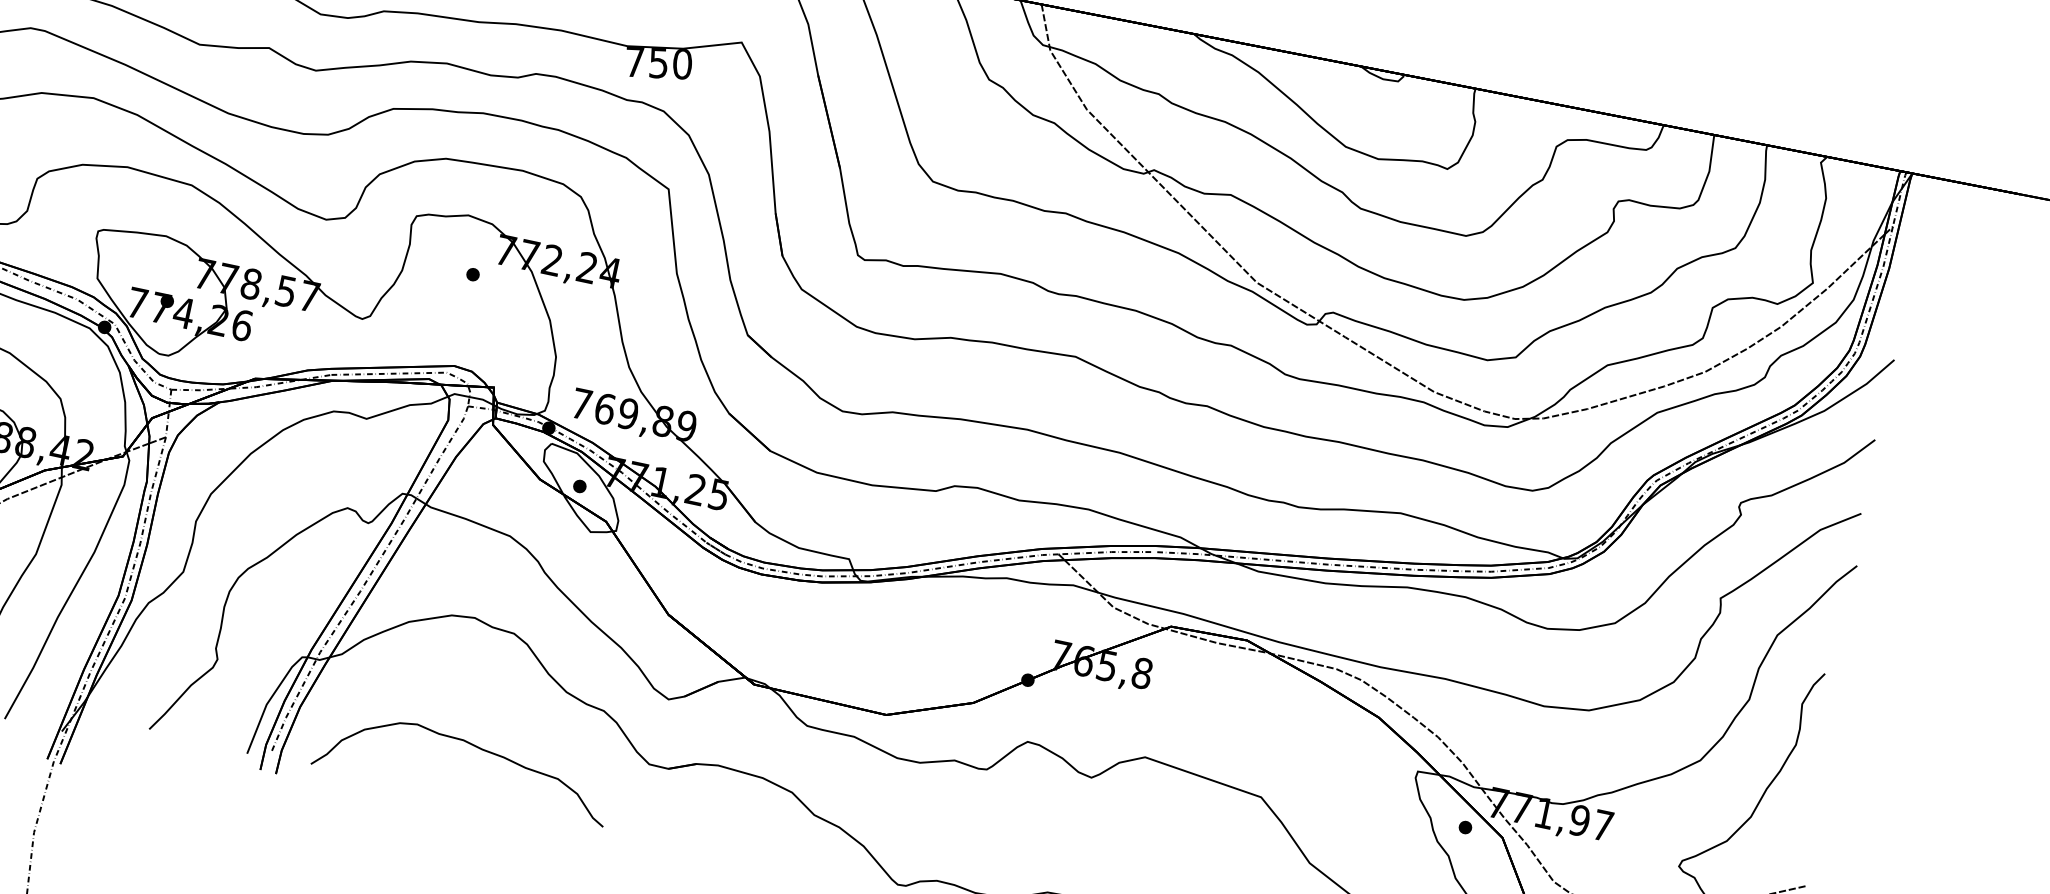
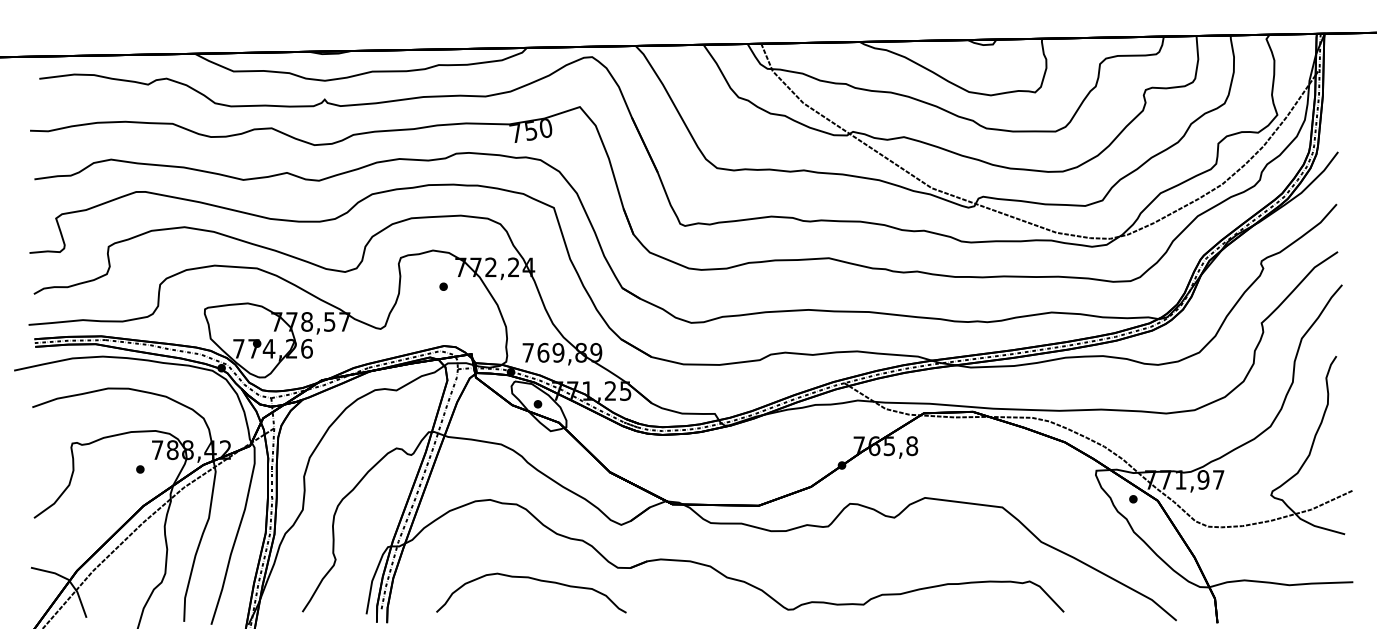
curve: (473, 747) -> (535, 580), moved

